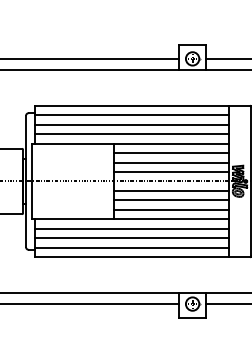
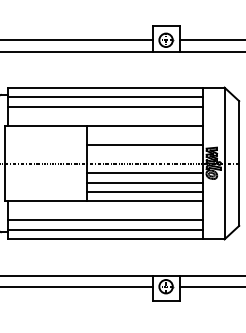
line: (131, 134) -> (104, 116), removed
line: (170, 153) -> (143, 135), removed
line: (170, 172) -> (143, 154), removed
line: (131, 228) -> (104, 210), removed

